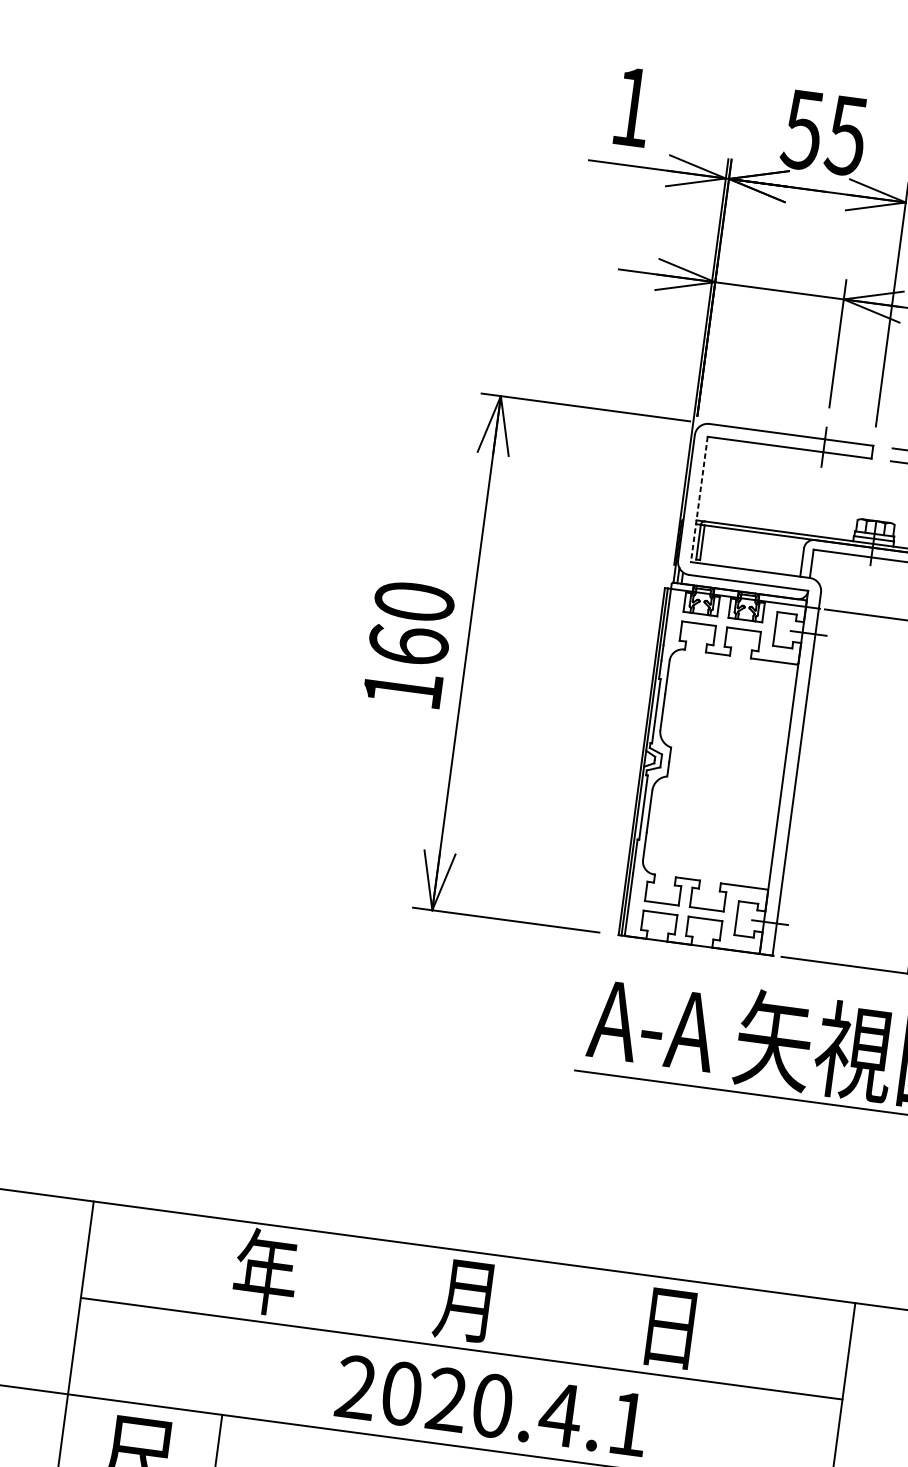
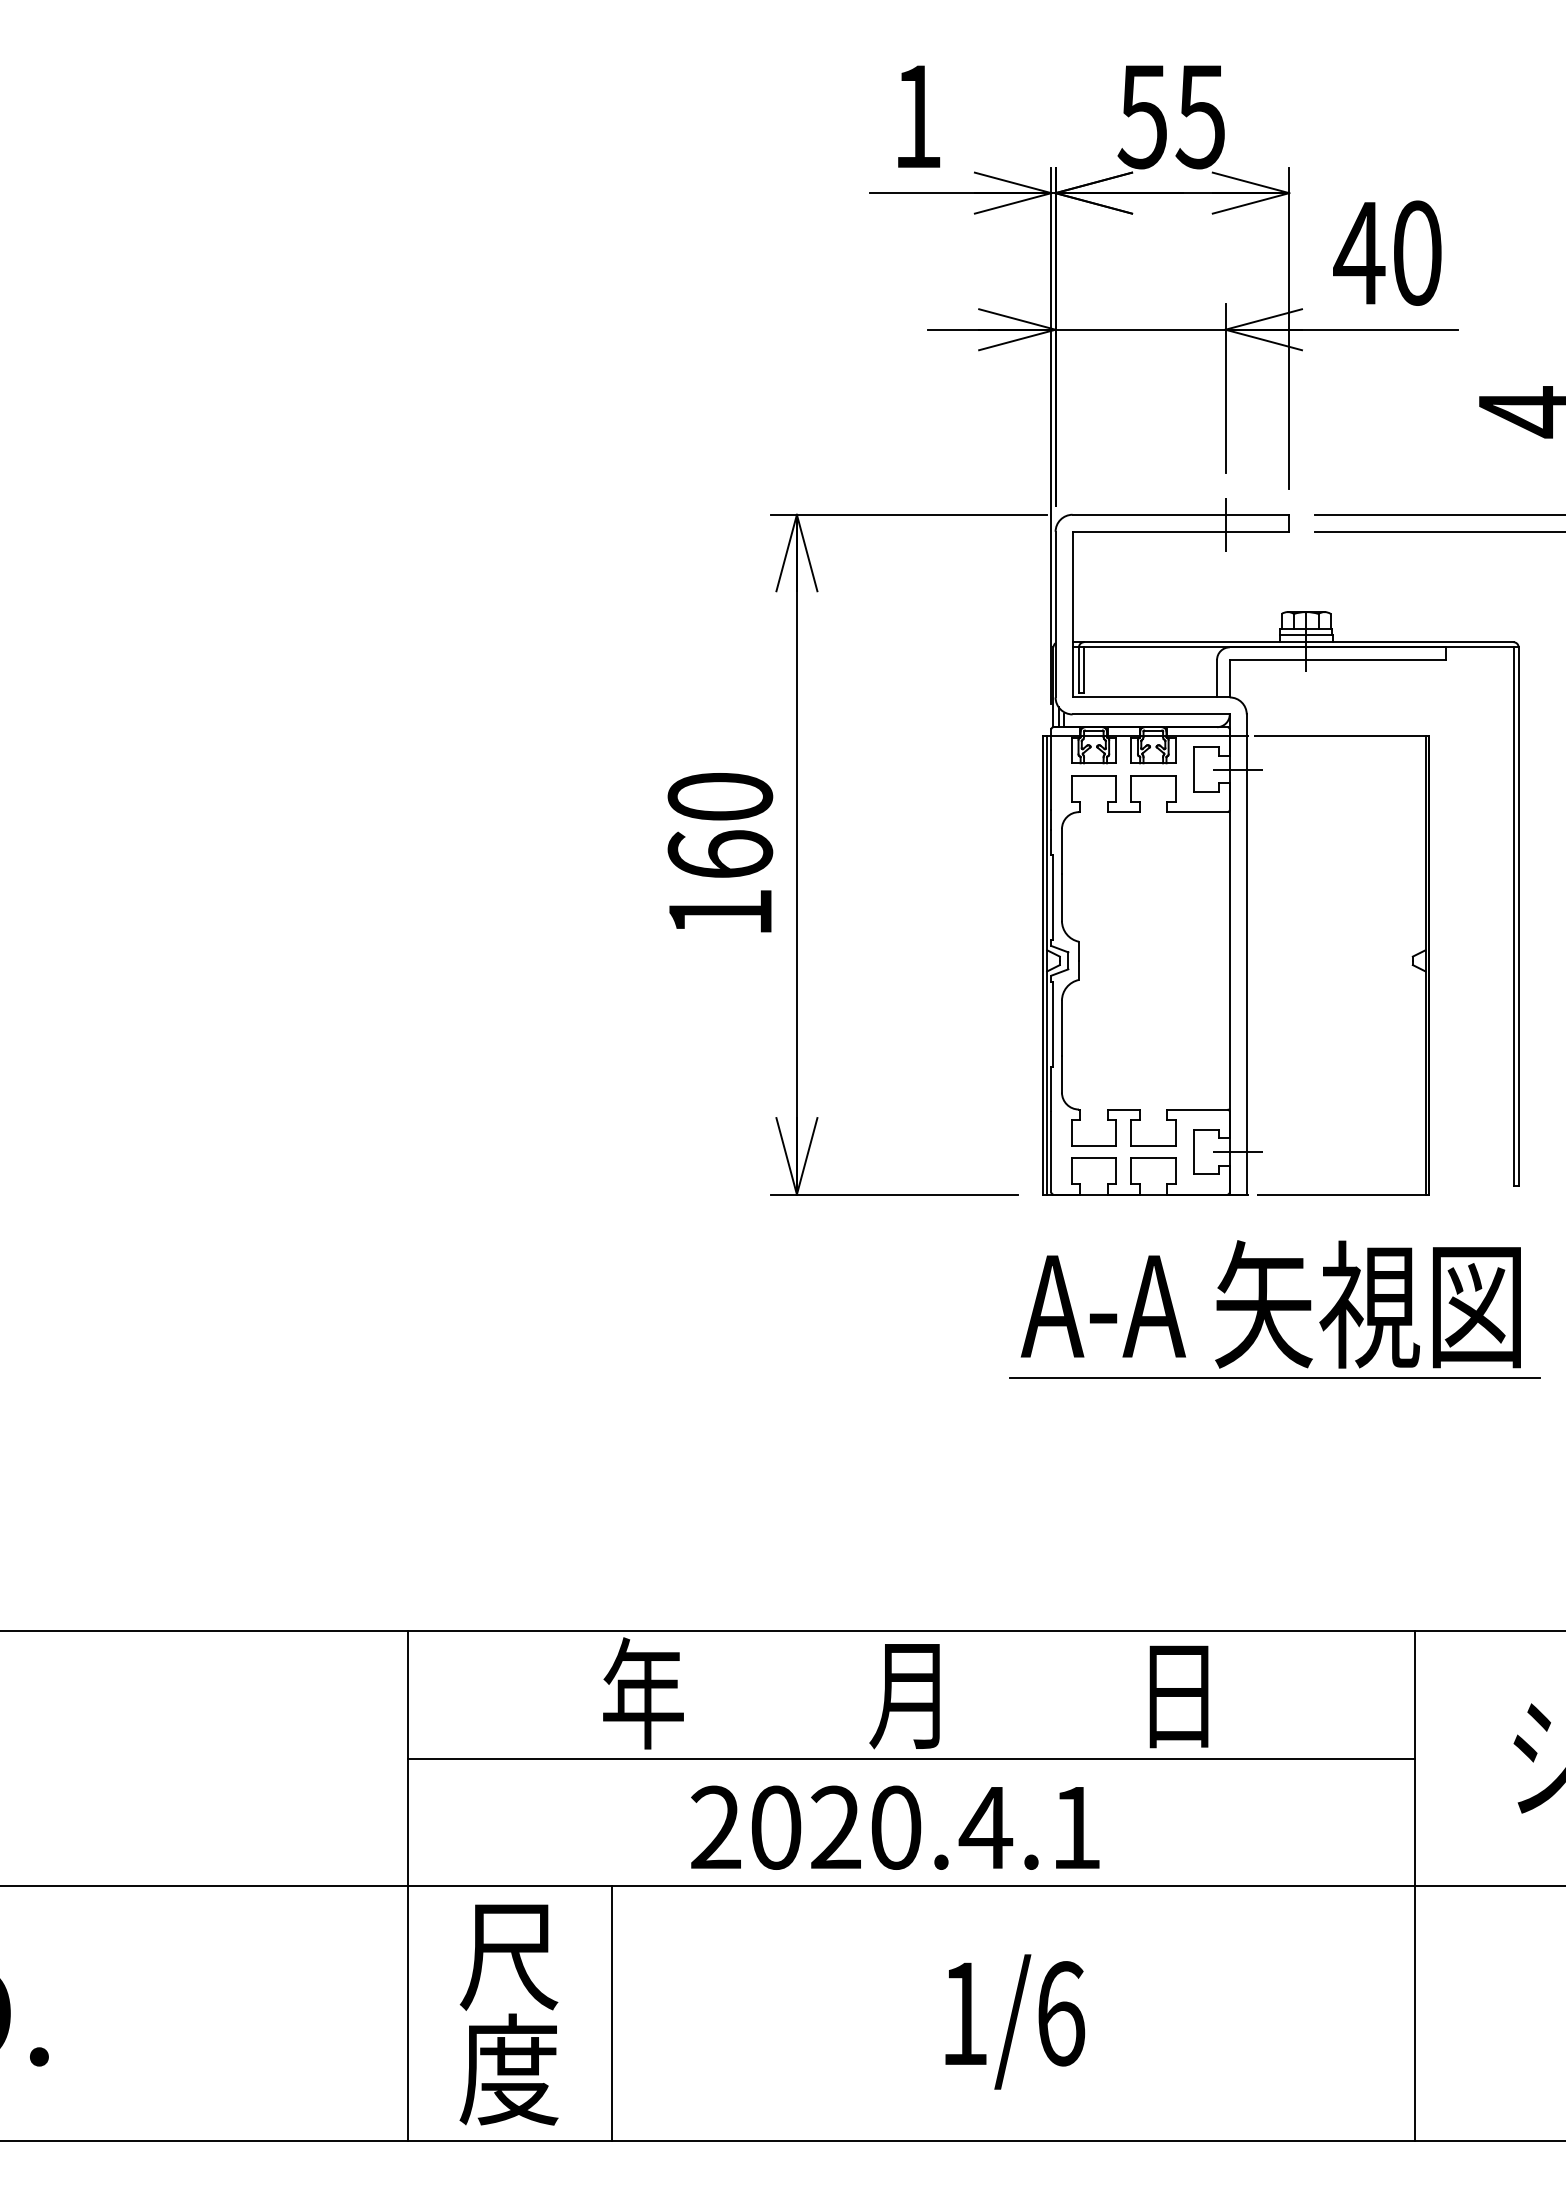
line: (699, 499) -> (1072, 614), dashed -> solid
text: (492, 1405) -> (895, 1827), moved

